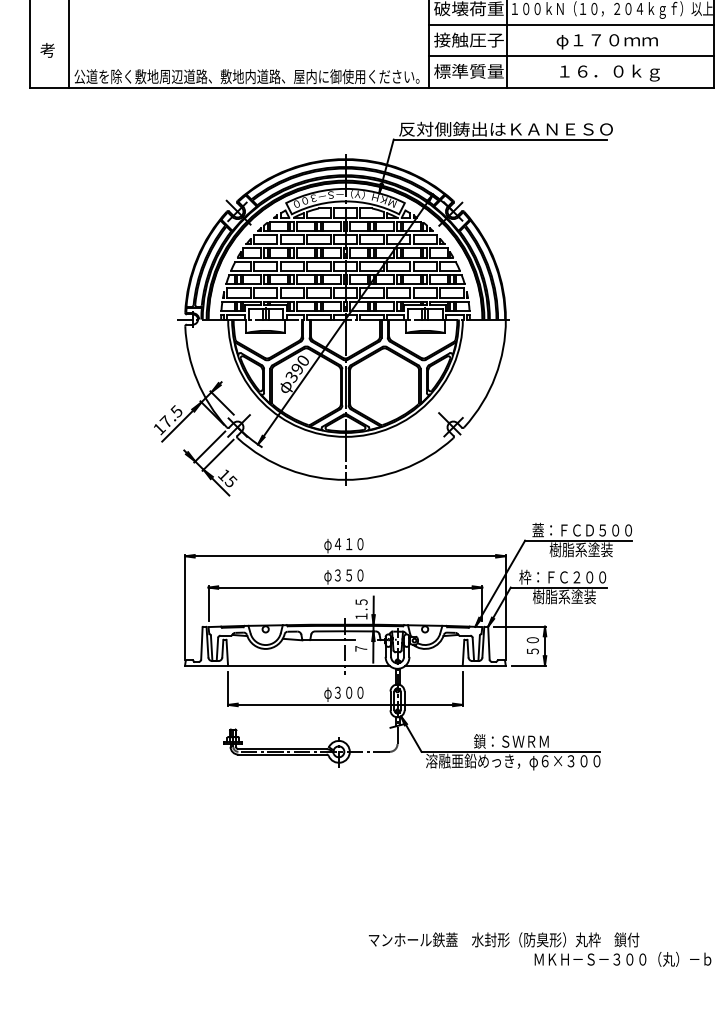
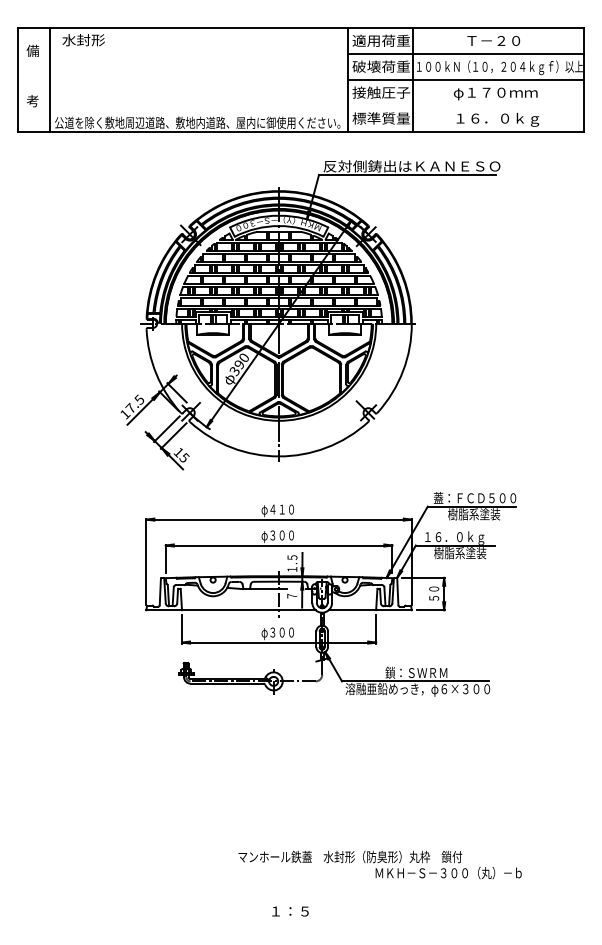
line: (570, 56) -> (465, 106), removed
text: (348, 575) -> (281, 535), φ３５０ -> φ３００
text: (562, 577) -> (458, 537), 枠：ＦＣ２００ -> １６．０ｋｇ
text: (539, 948) -> (379, 864), moved

